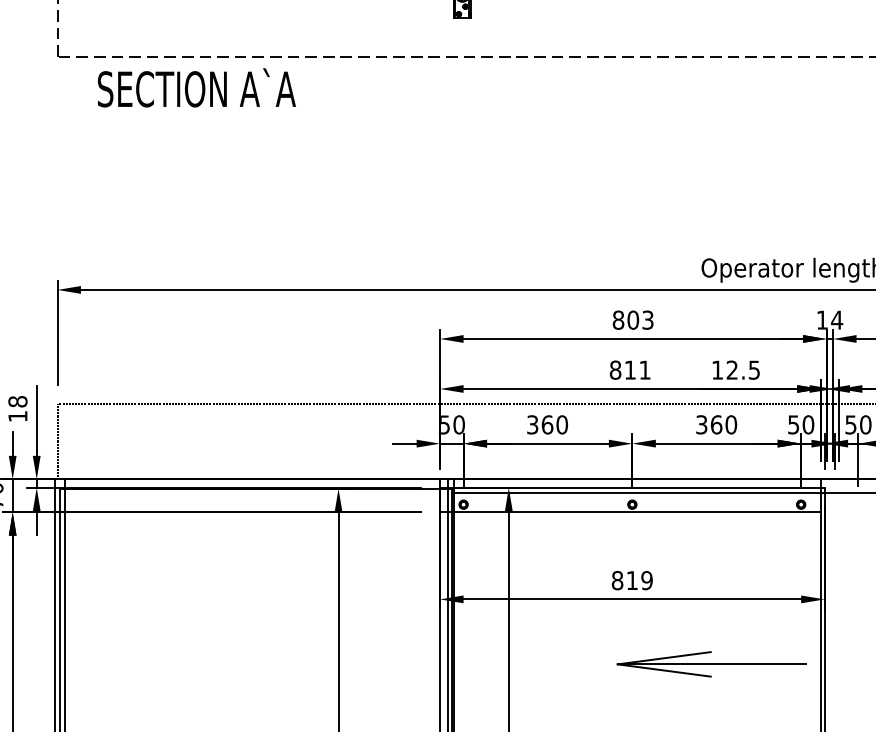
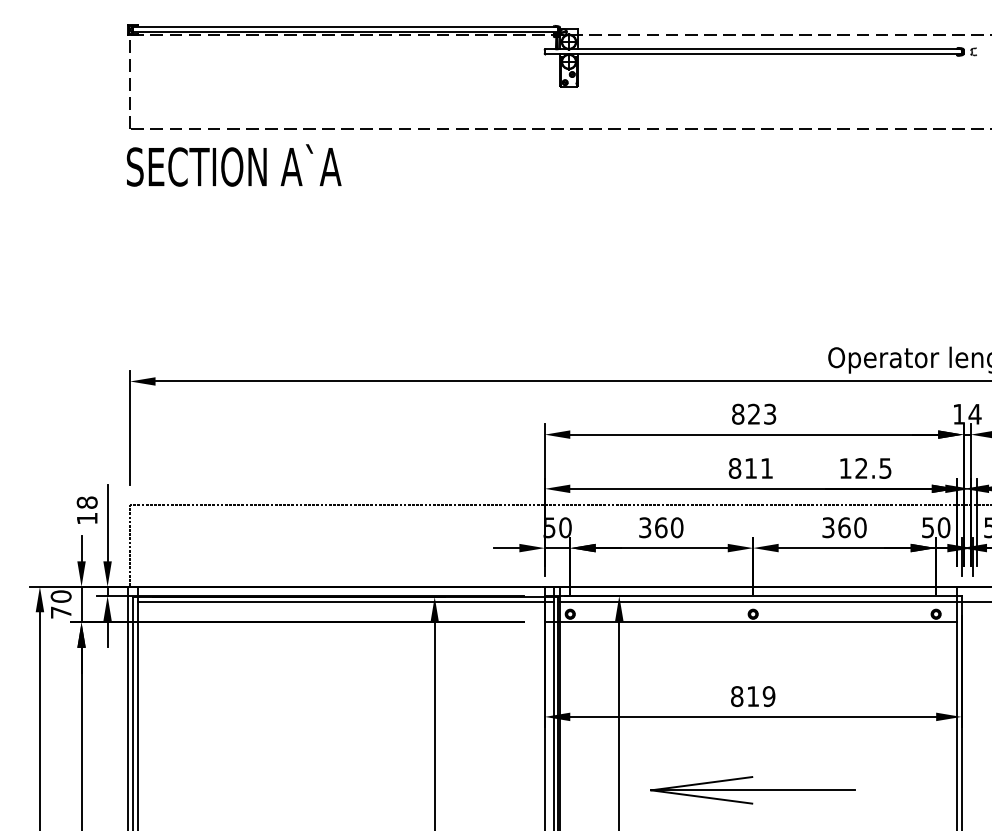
text: (196, 87) -> (233, 165), moved
text: (633, 319) -> (754, 413), 803 -> 823
line: (256, 493) -> (345, 602), added
part: (711, 664) -> (752, 790), moved

